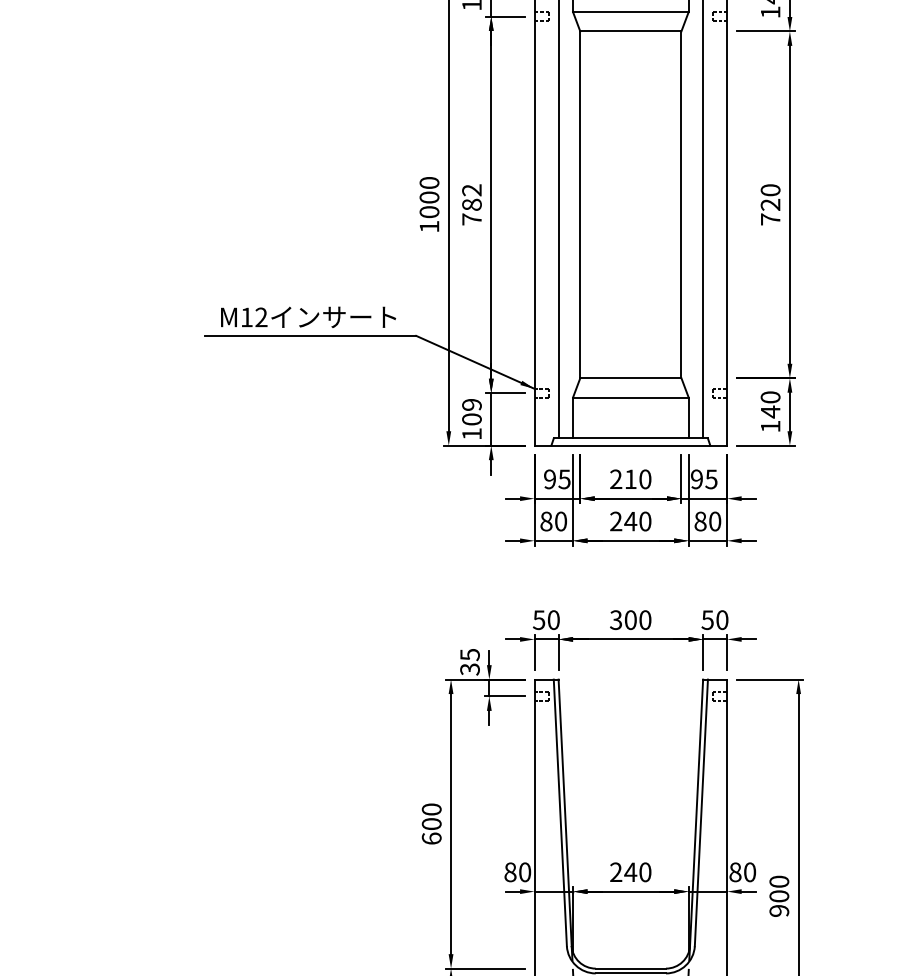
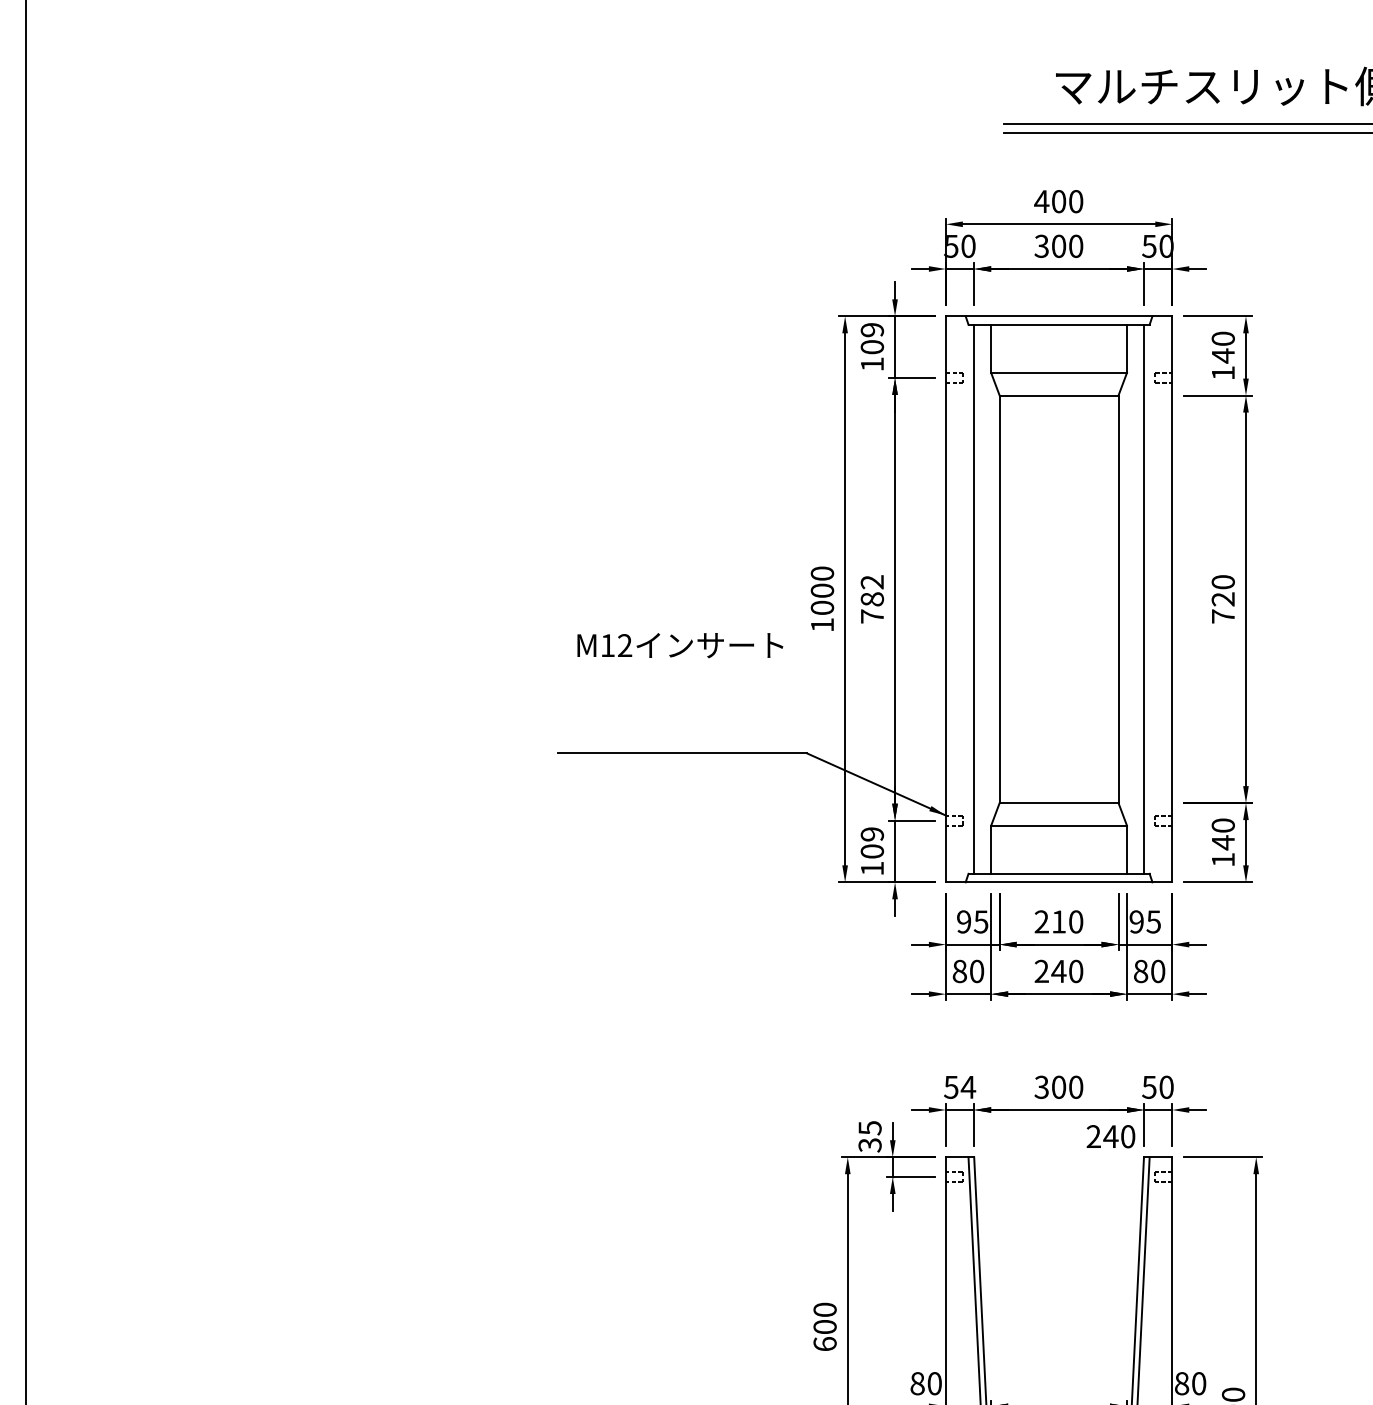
text: (308, 317) -> (680, 645), moved
text: (553, 619) -> (968, 1086), 50 -> 54
text: (630, 872) -> (1110, 1136), moved

